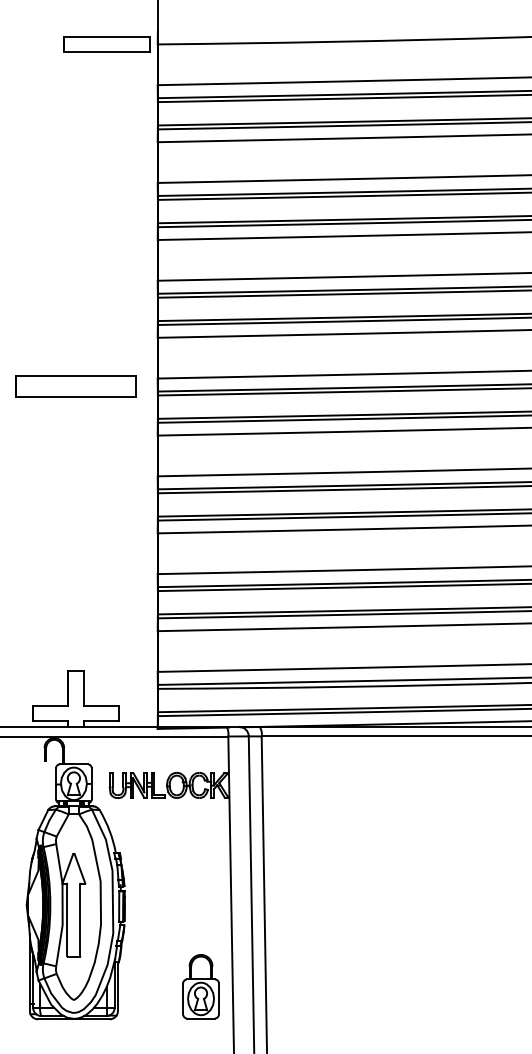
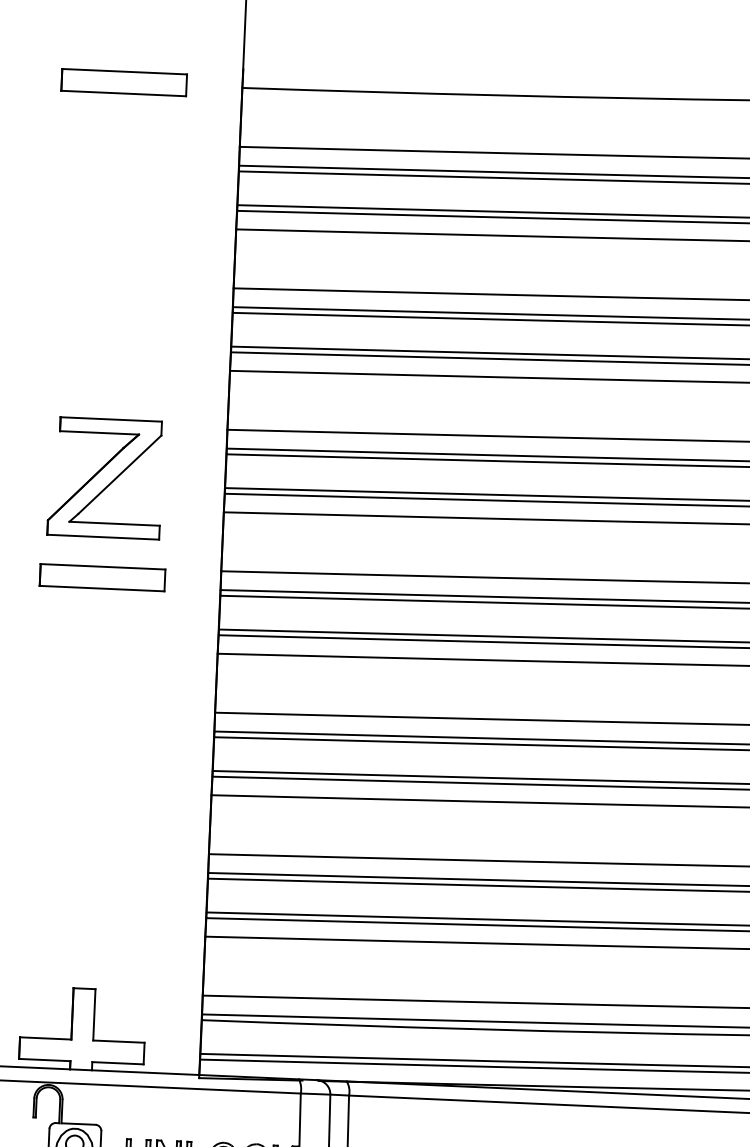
part: (106, 44) -> (123, 82), moved
part: (74, 317) -> (104, 477), added
part: (75, 386) -> (101, 577), size x0.71

